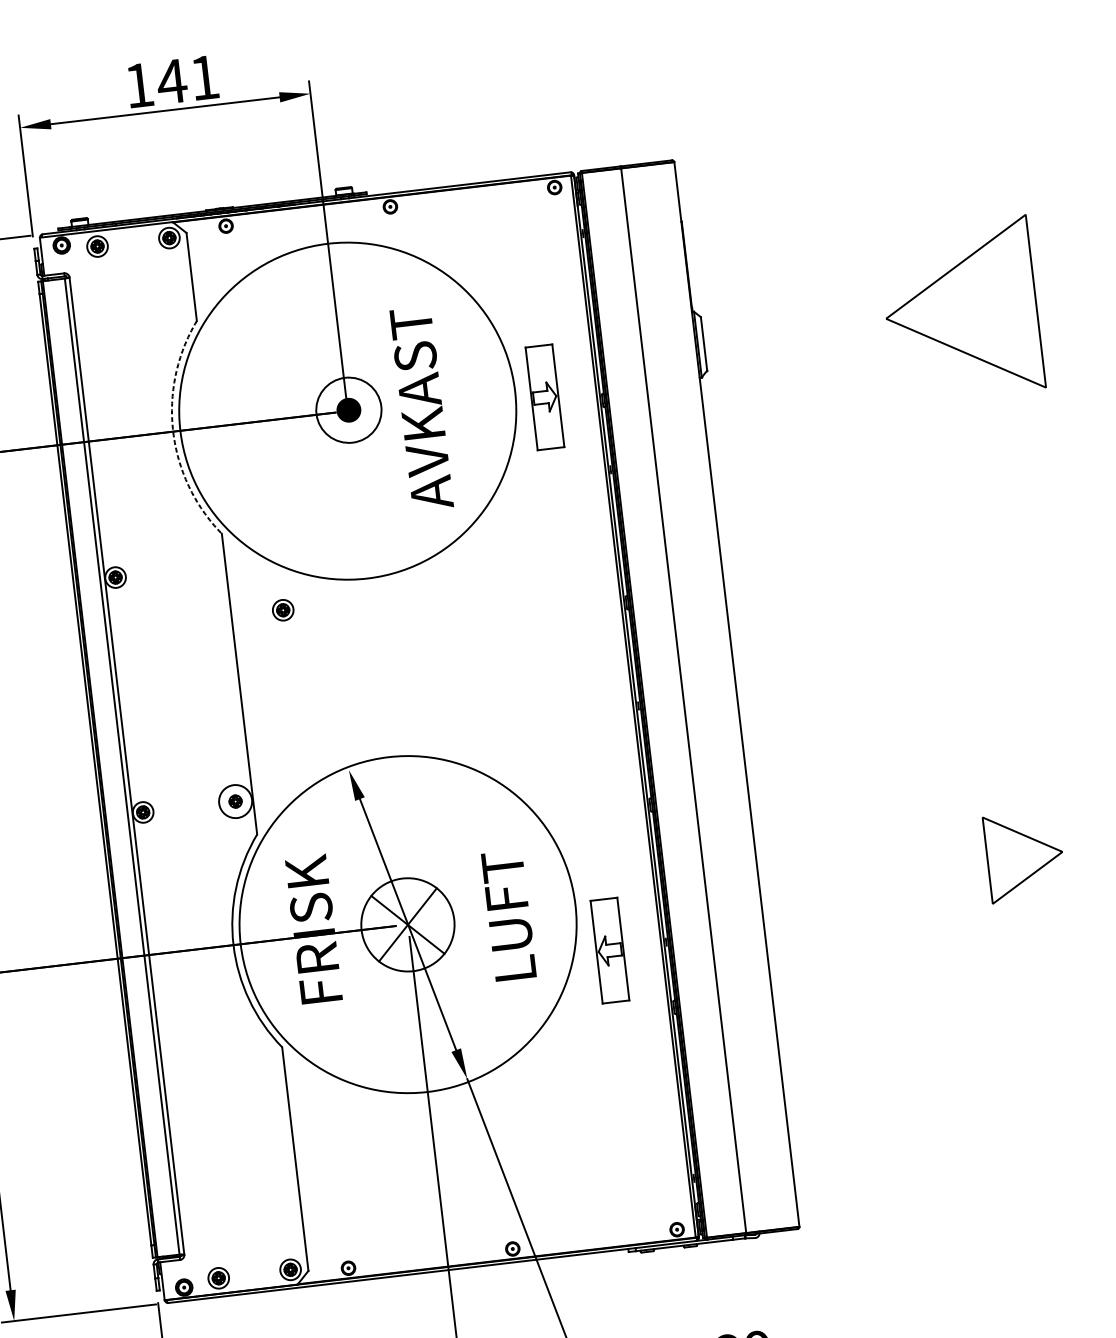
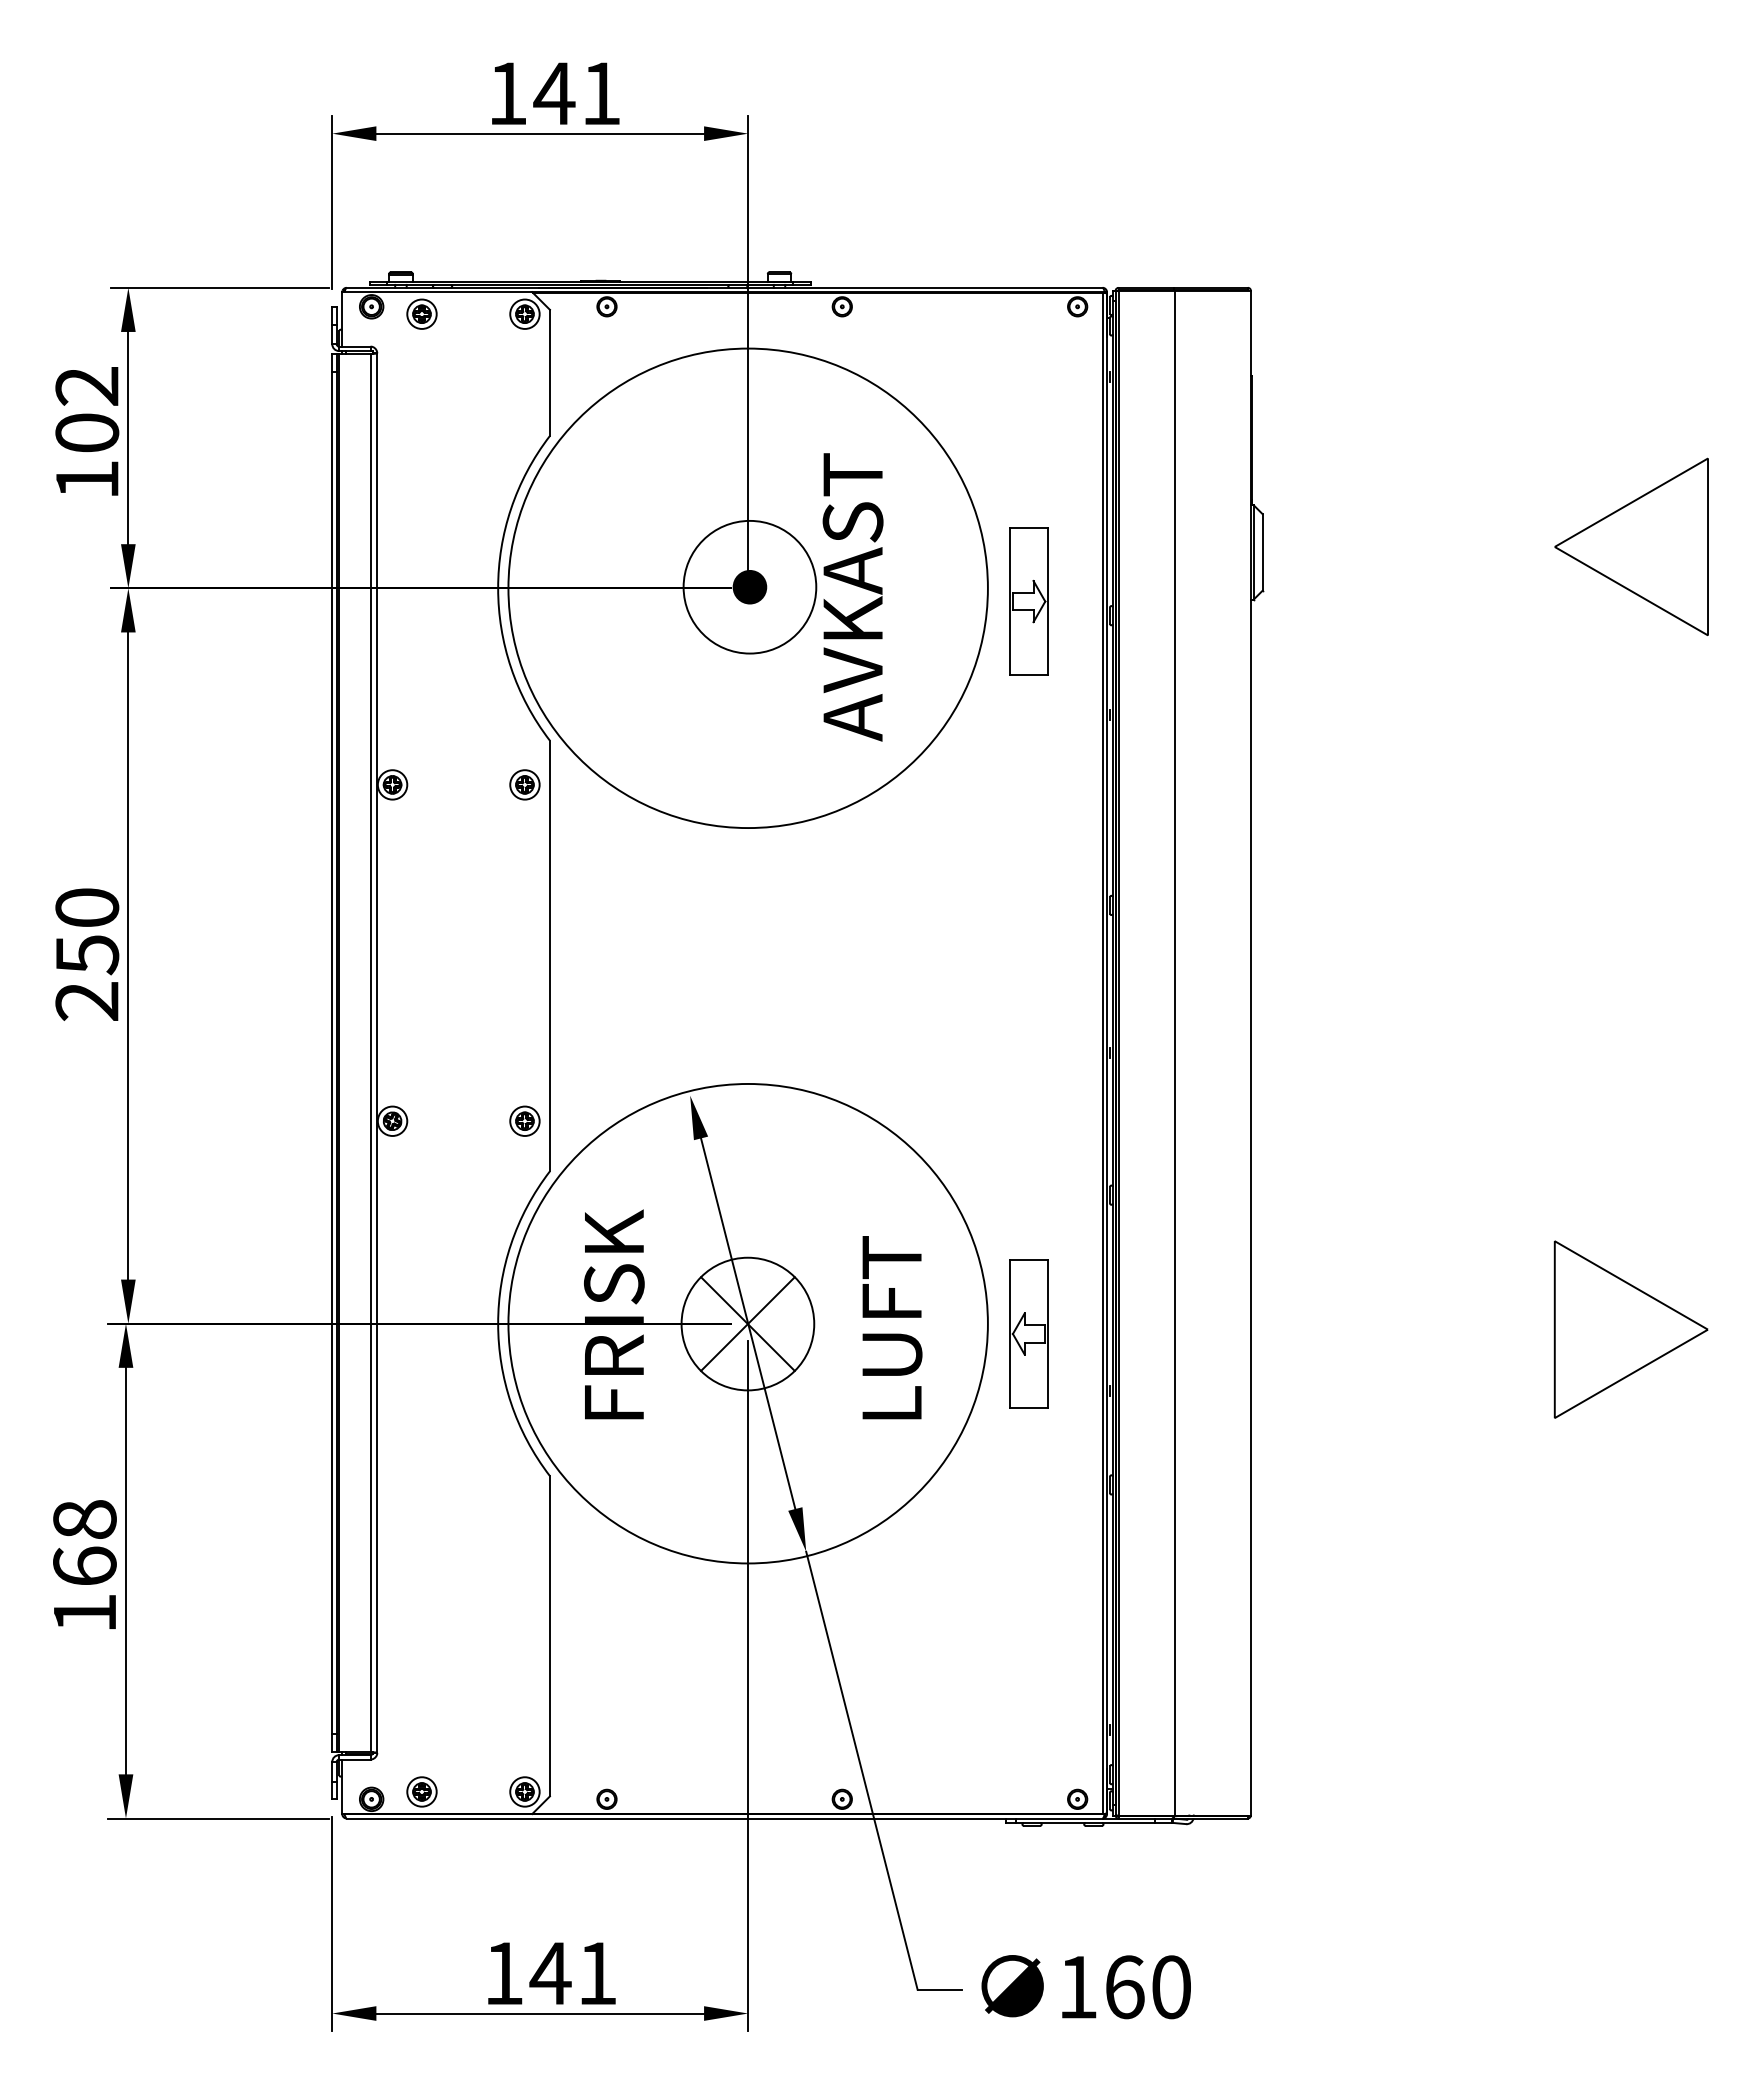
part: (961, 309) -> (1631, 546), size x0.71
circle: (348, 409) -> (749, 586), size x1.43
arc: (173, 431) -> (498, 588), dashed -> solid
part: (282, 610) -> (524, 784), moved
circle: (235, 801) -> (524, 1120), size x0.62
part: (1024, 856) -> (1630, 1329), size x1.43
part: (609, 950) -> (1028, 1333), moved

